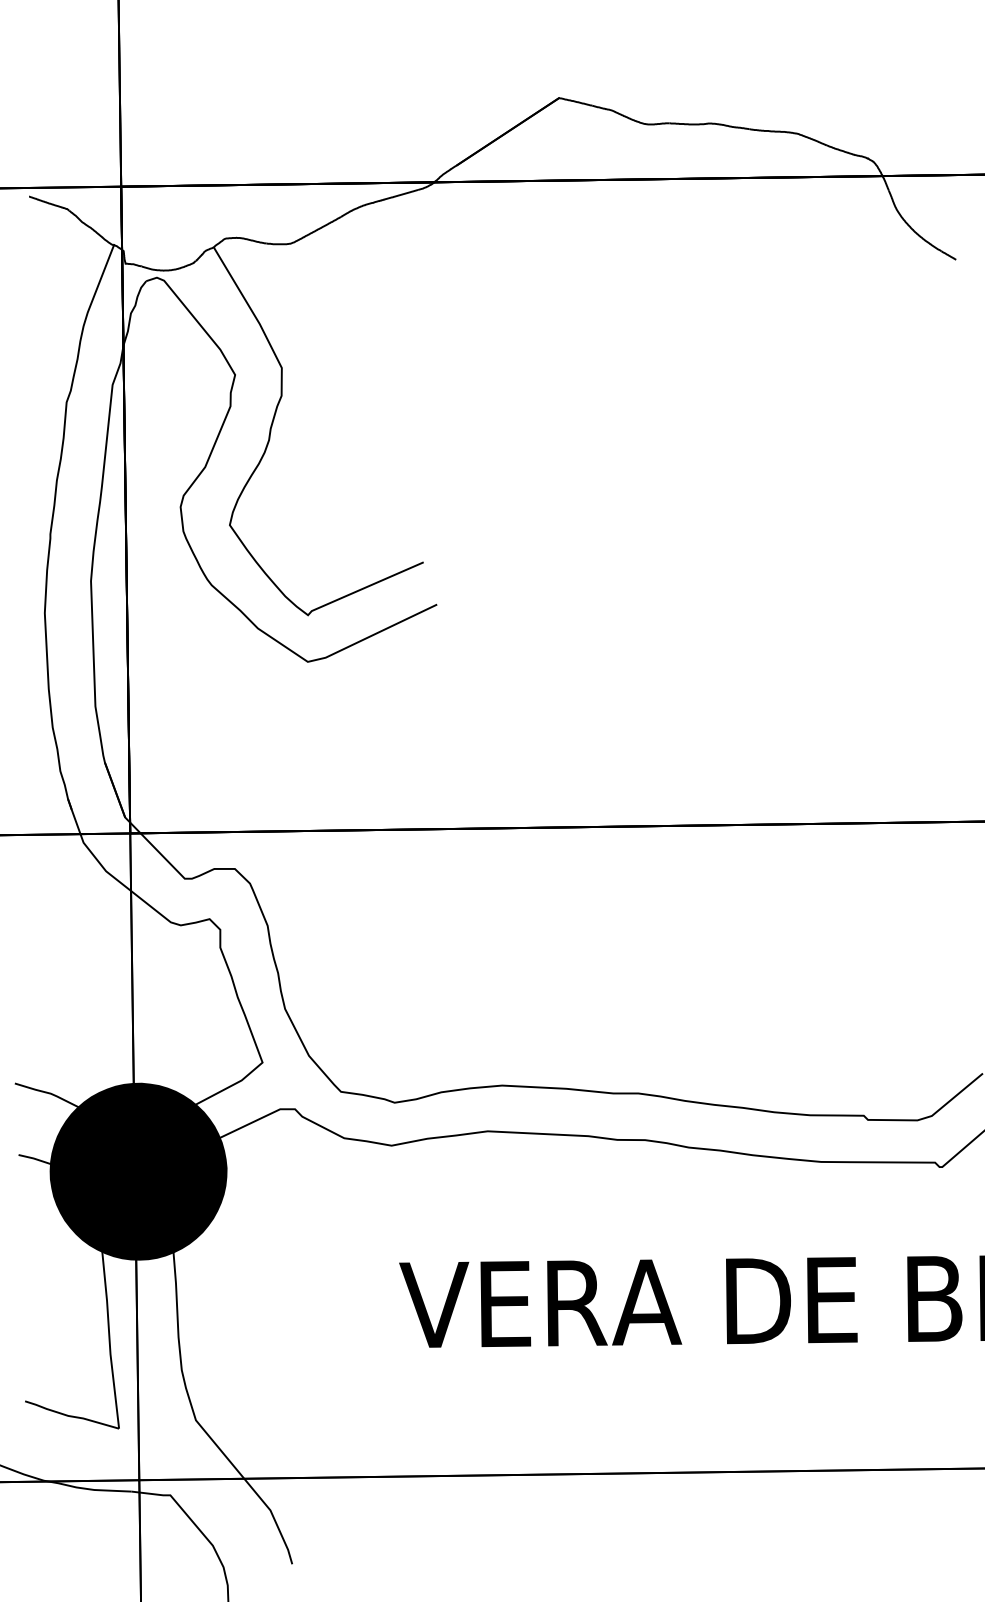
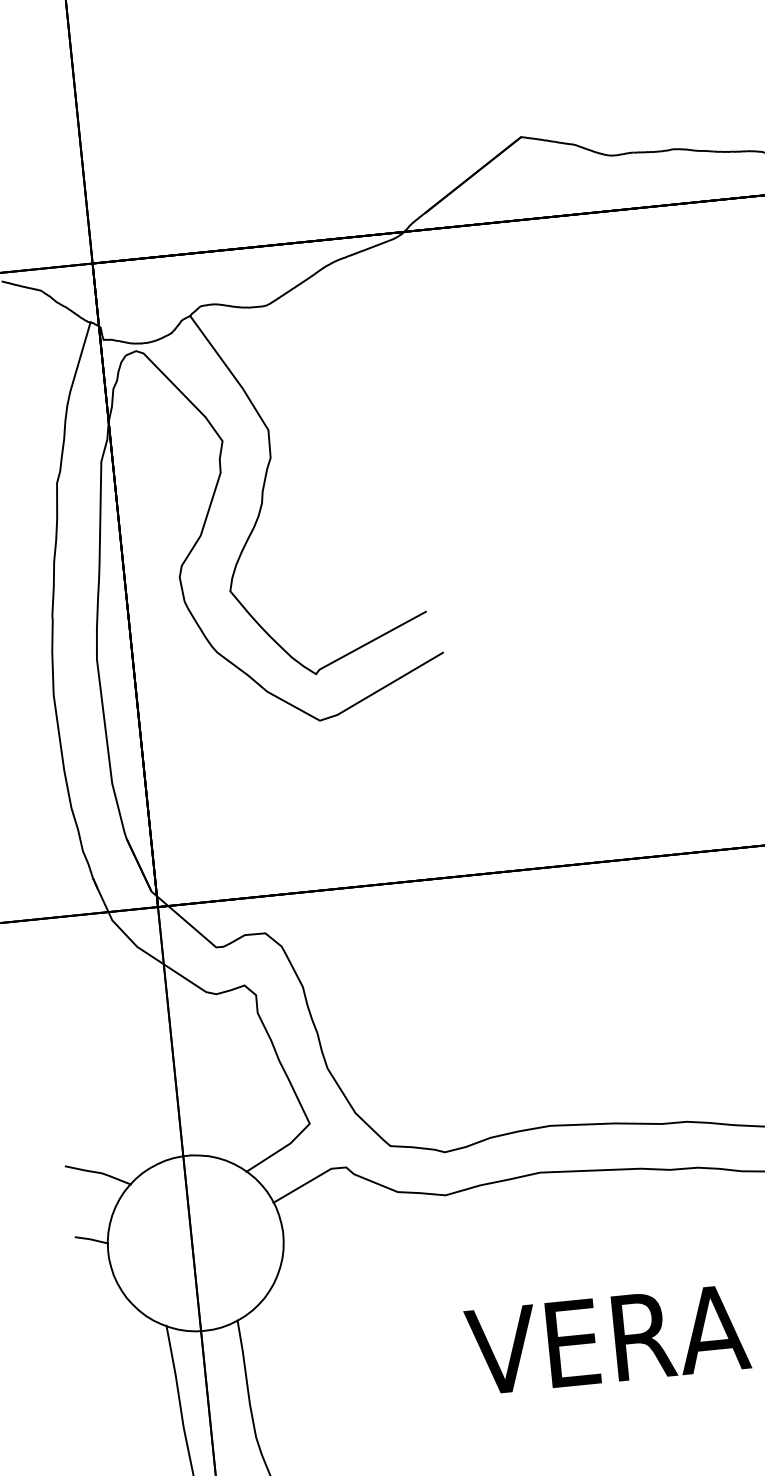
fill: (138, 1171) -> (195, 1243), removed
fill: (138, 1171) -> (195, 1243), removed

